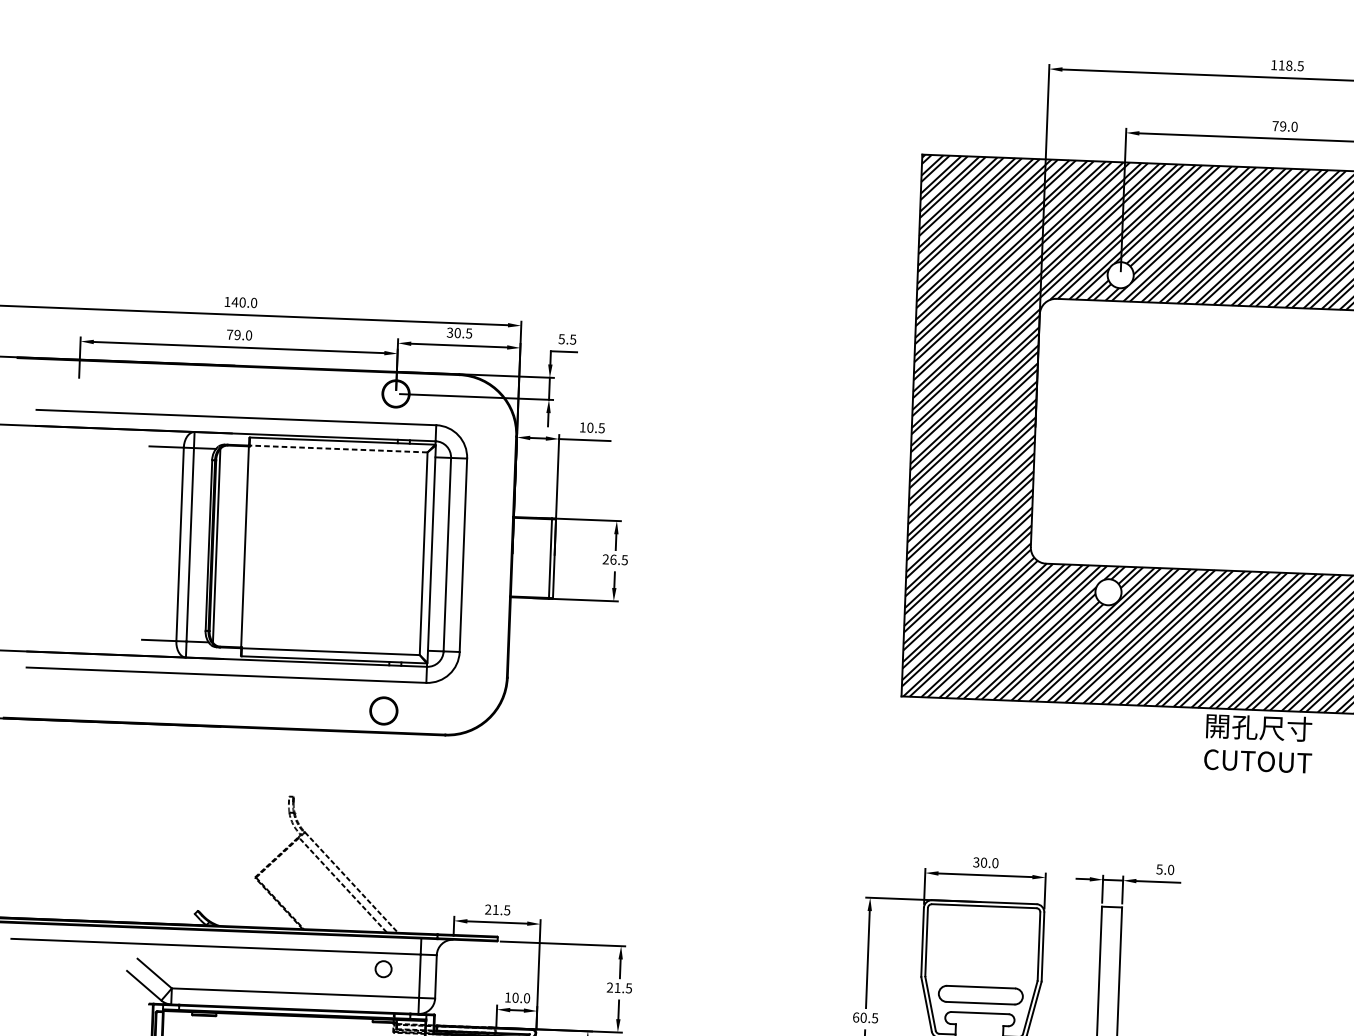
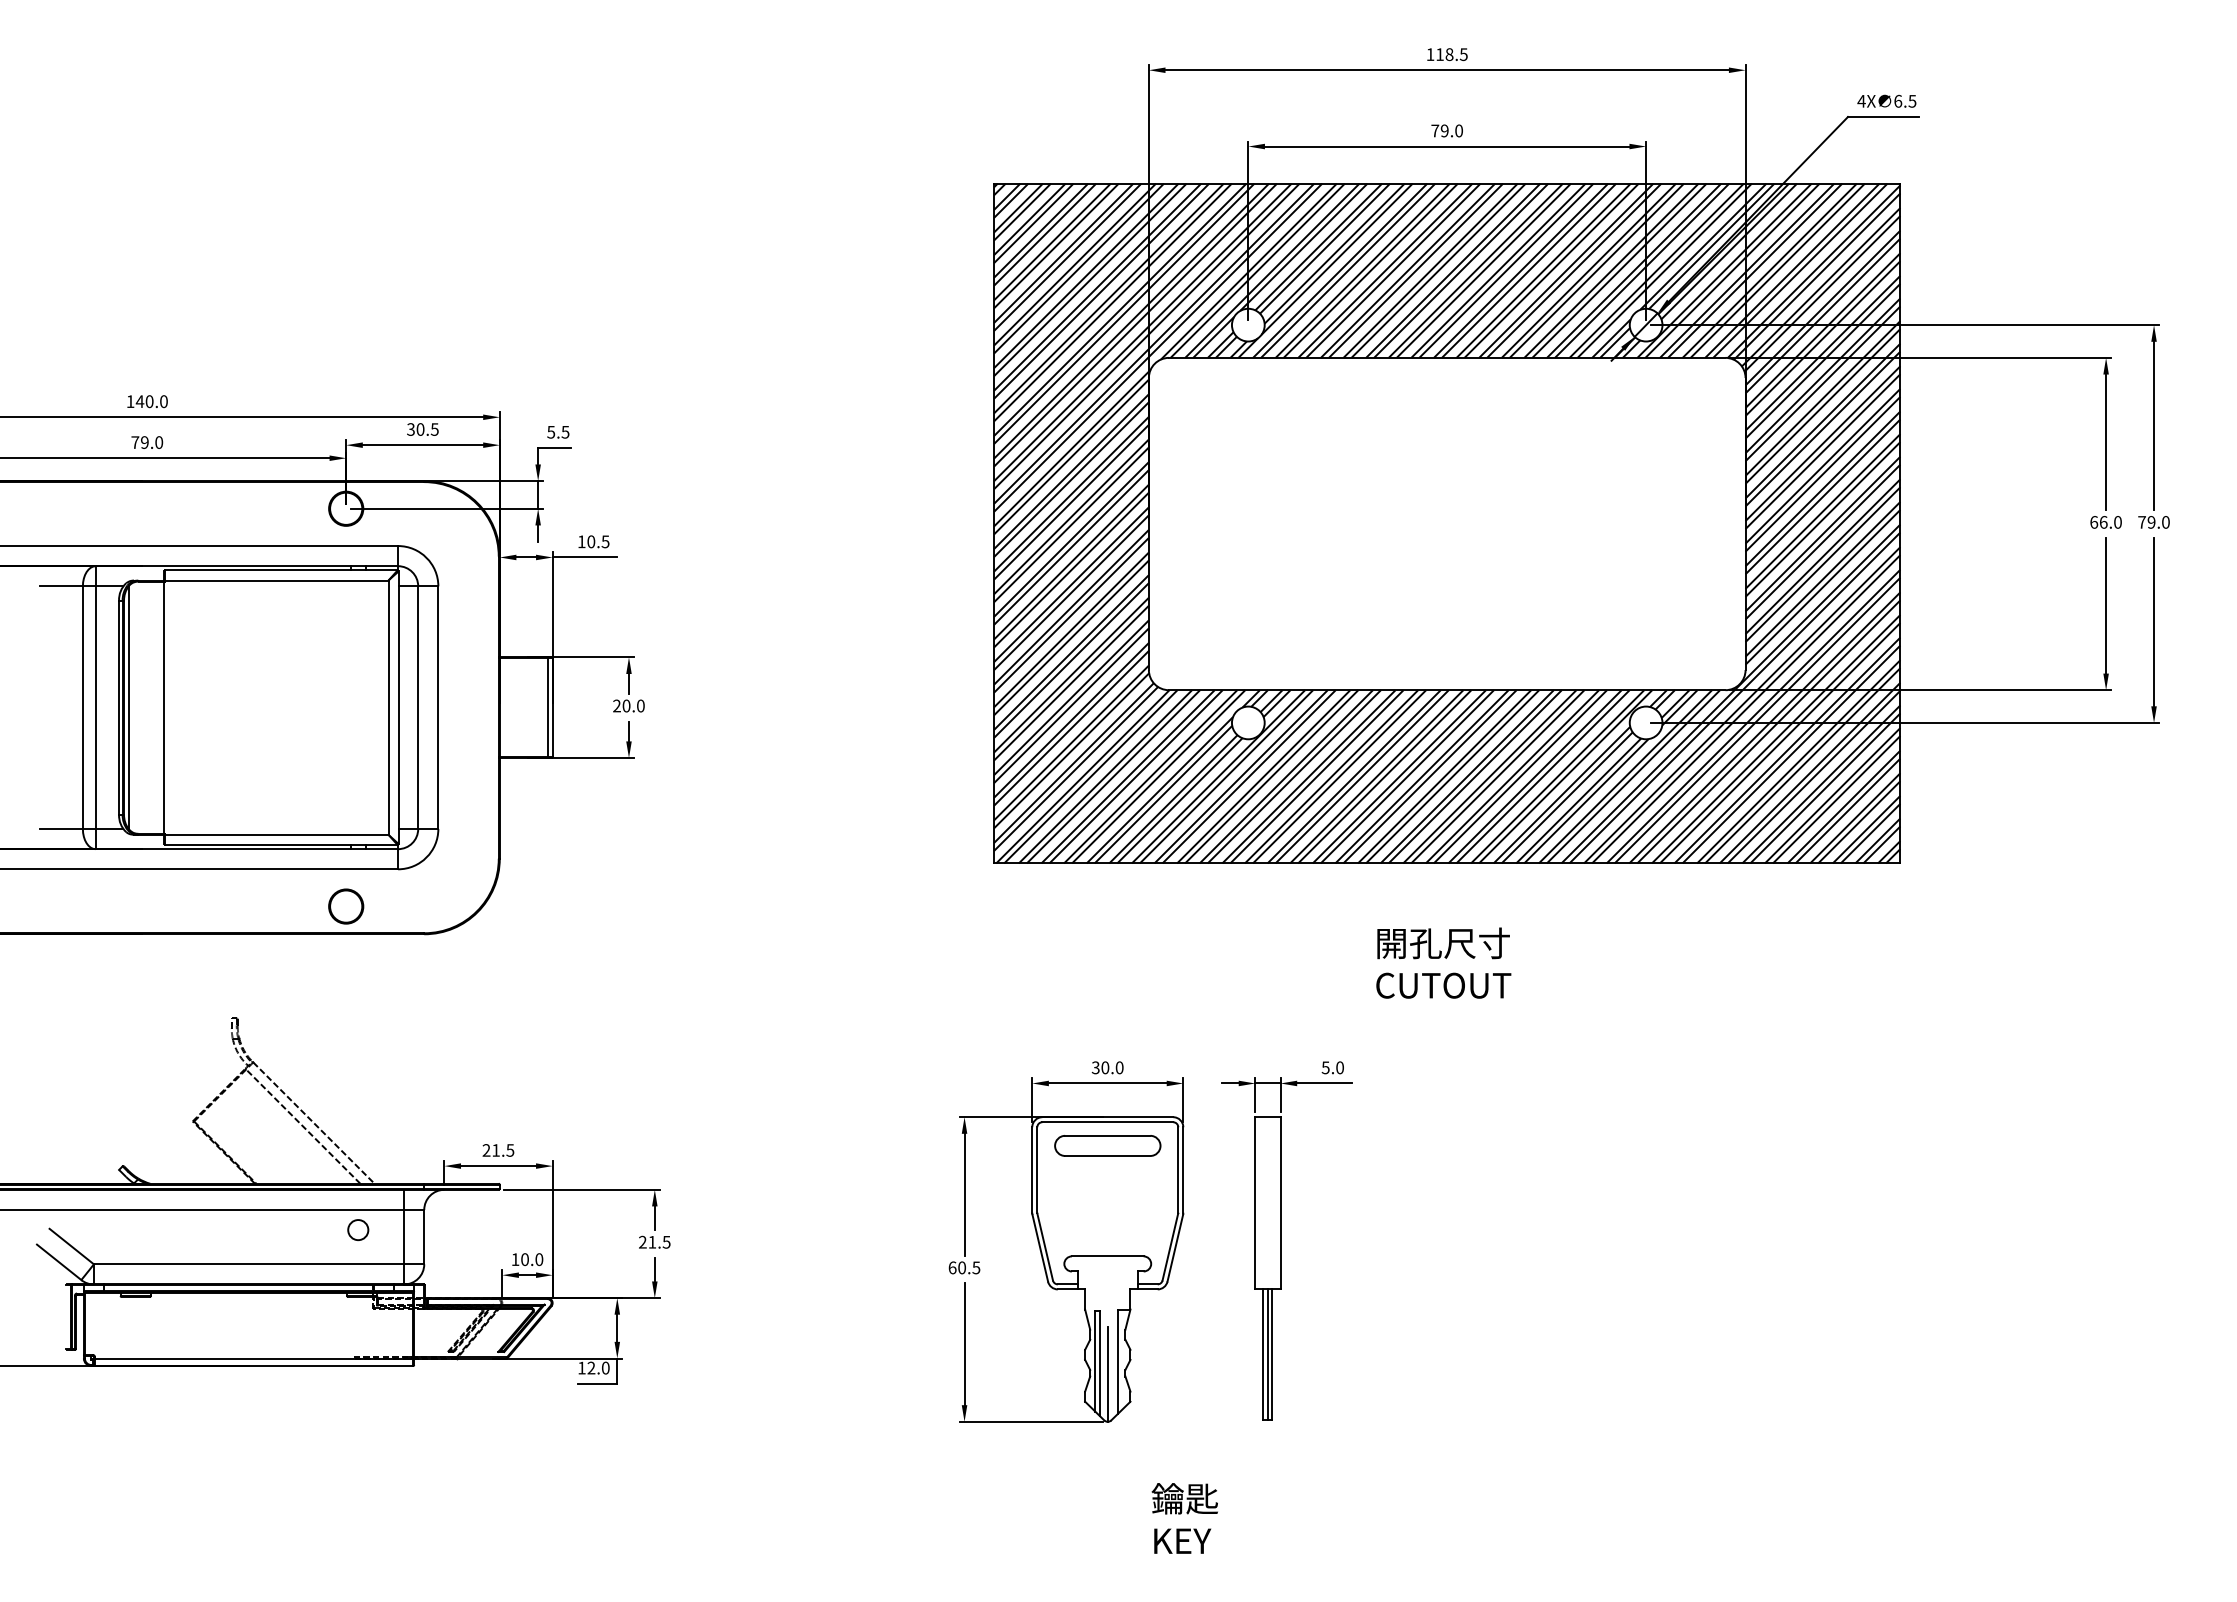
line: (338, 448) -> (276, 580), dashed -> solid
text: (619, 559) -> (633, 705), 26.5 -> 20.0
text: (1258, 742) -> (1443, 962), moved
part: (980, 994) -> (1107, 1145), moved

